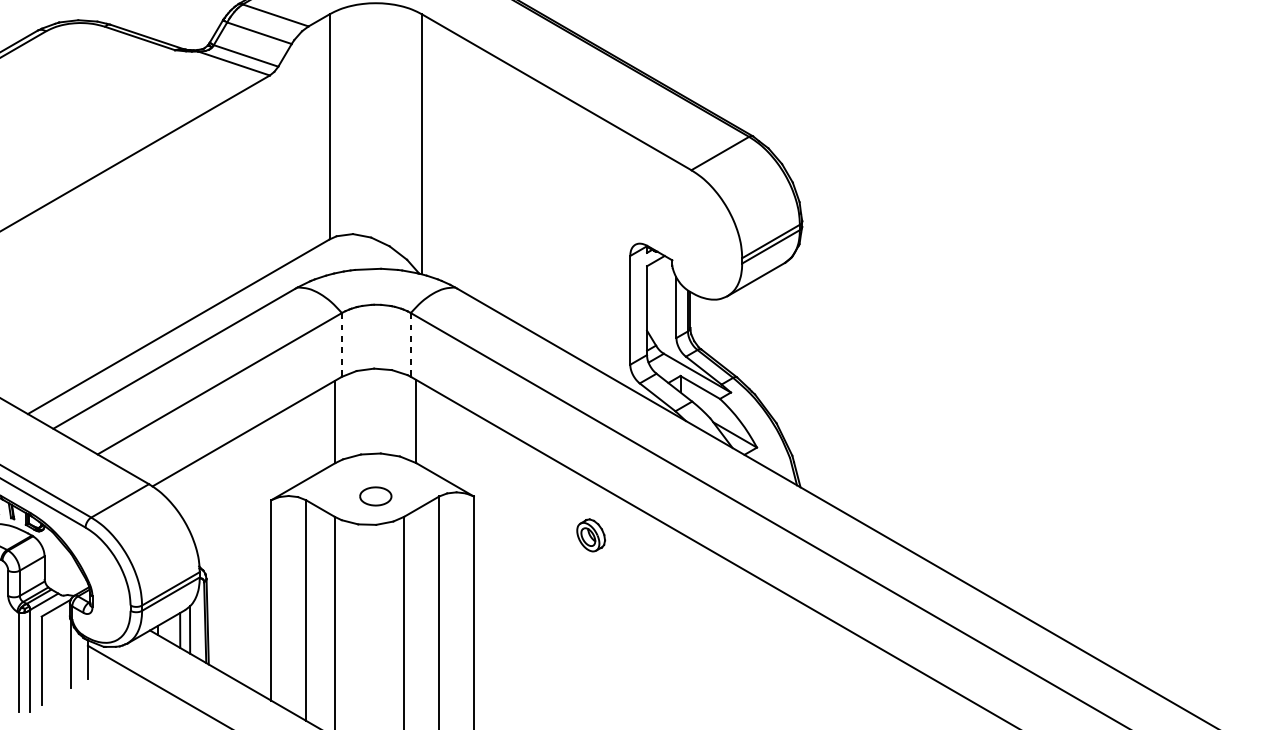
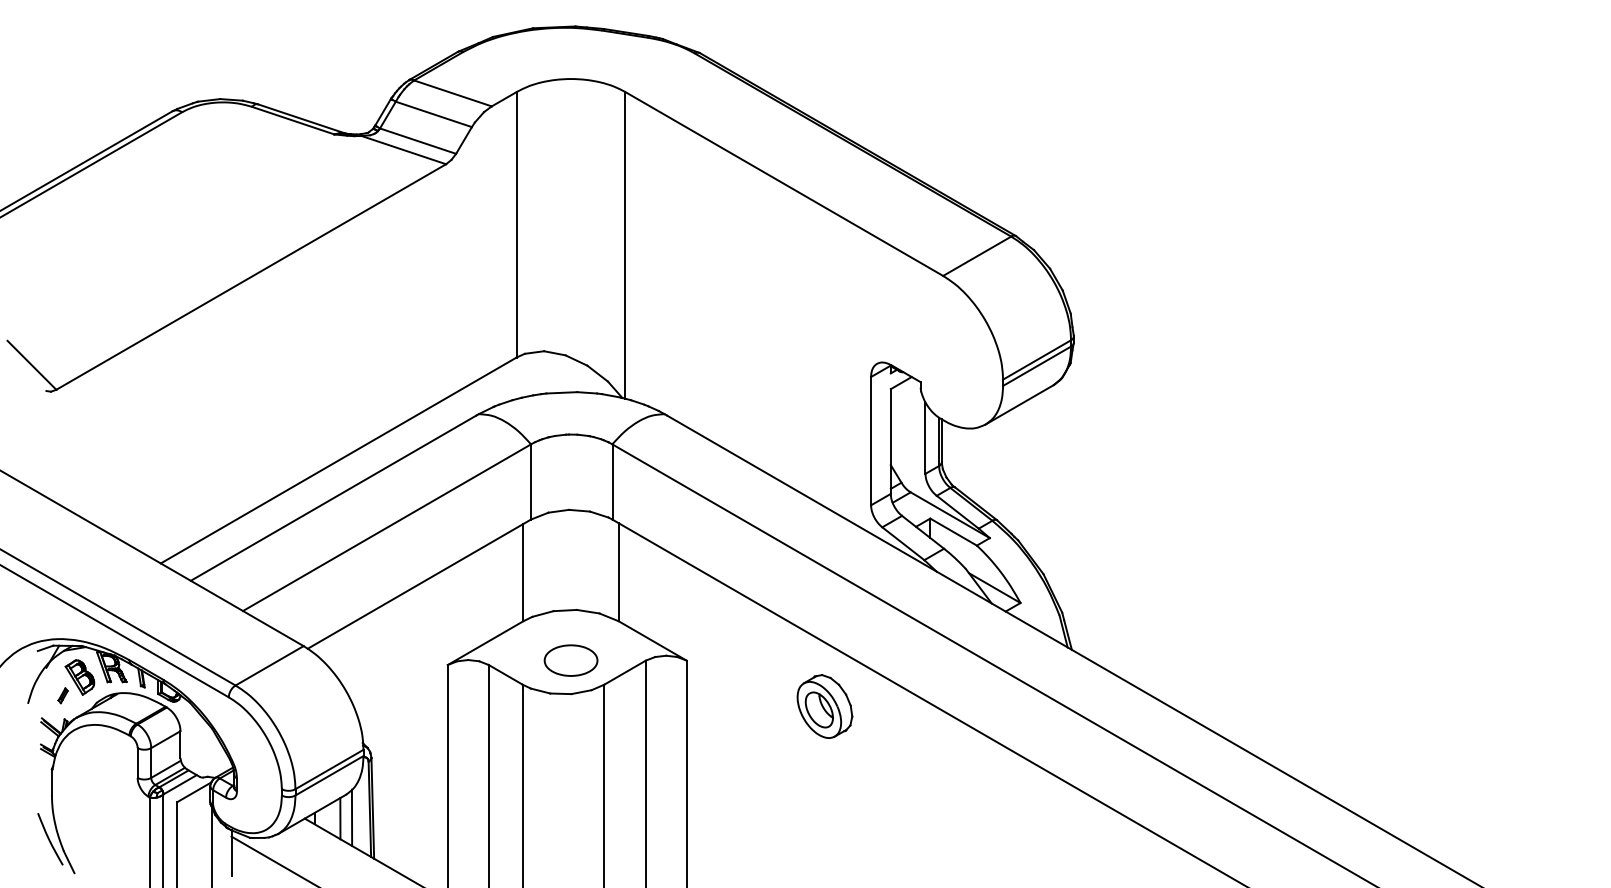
line: (341, 345) -> (530, 482), dashed -> solid
line: (410, 345) -> (612, 482), dashed -> solid
part: (375, 496) -> (570, 660), size x1.43
part: (590, 535) -> (824, 706), size x1.67

